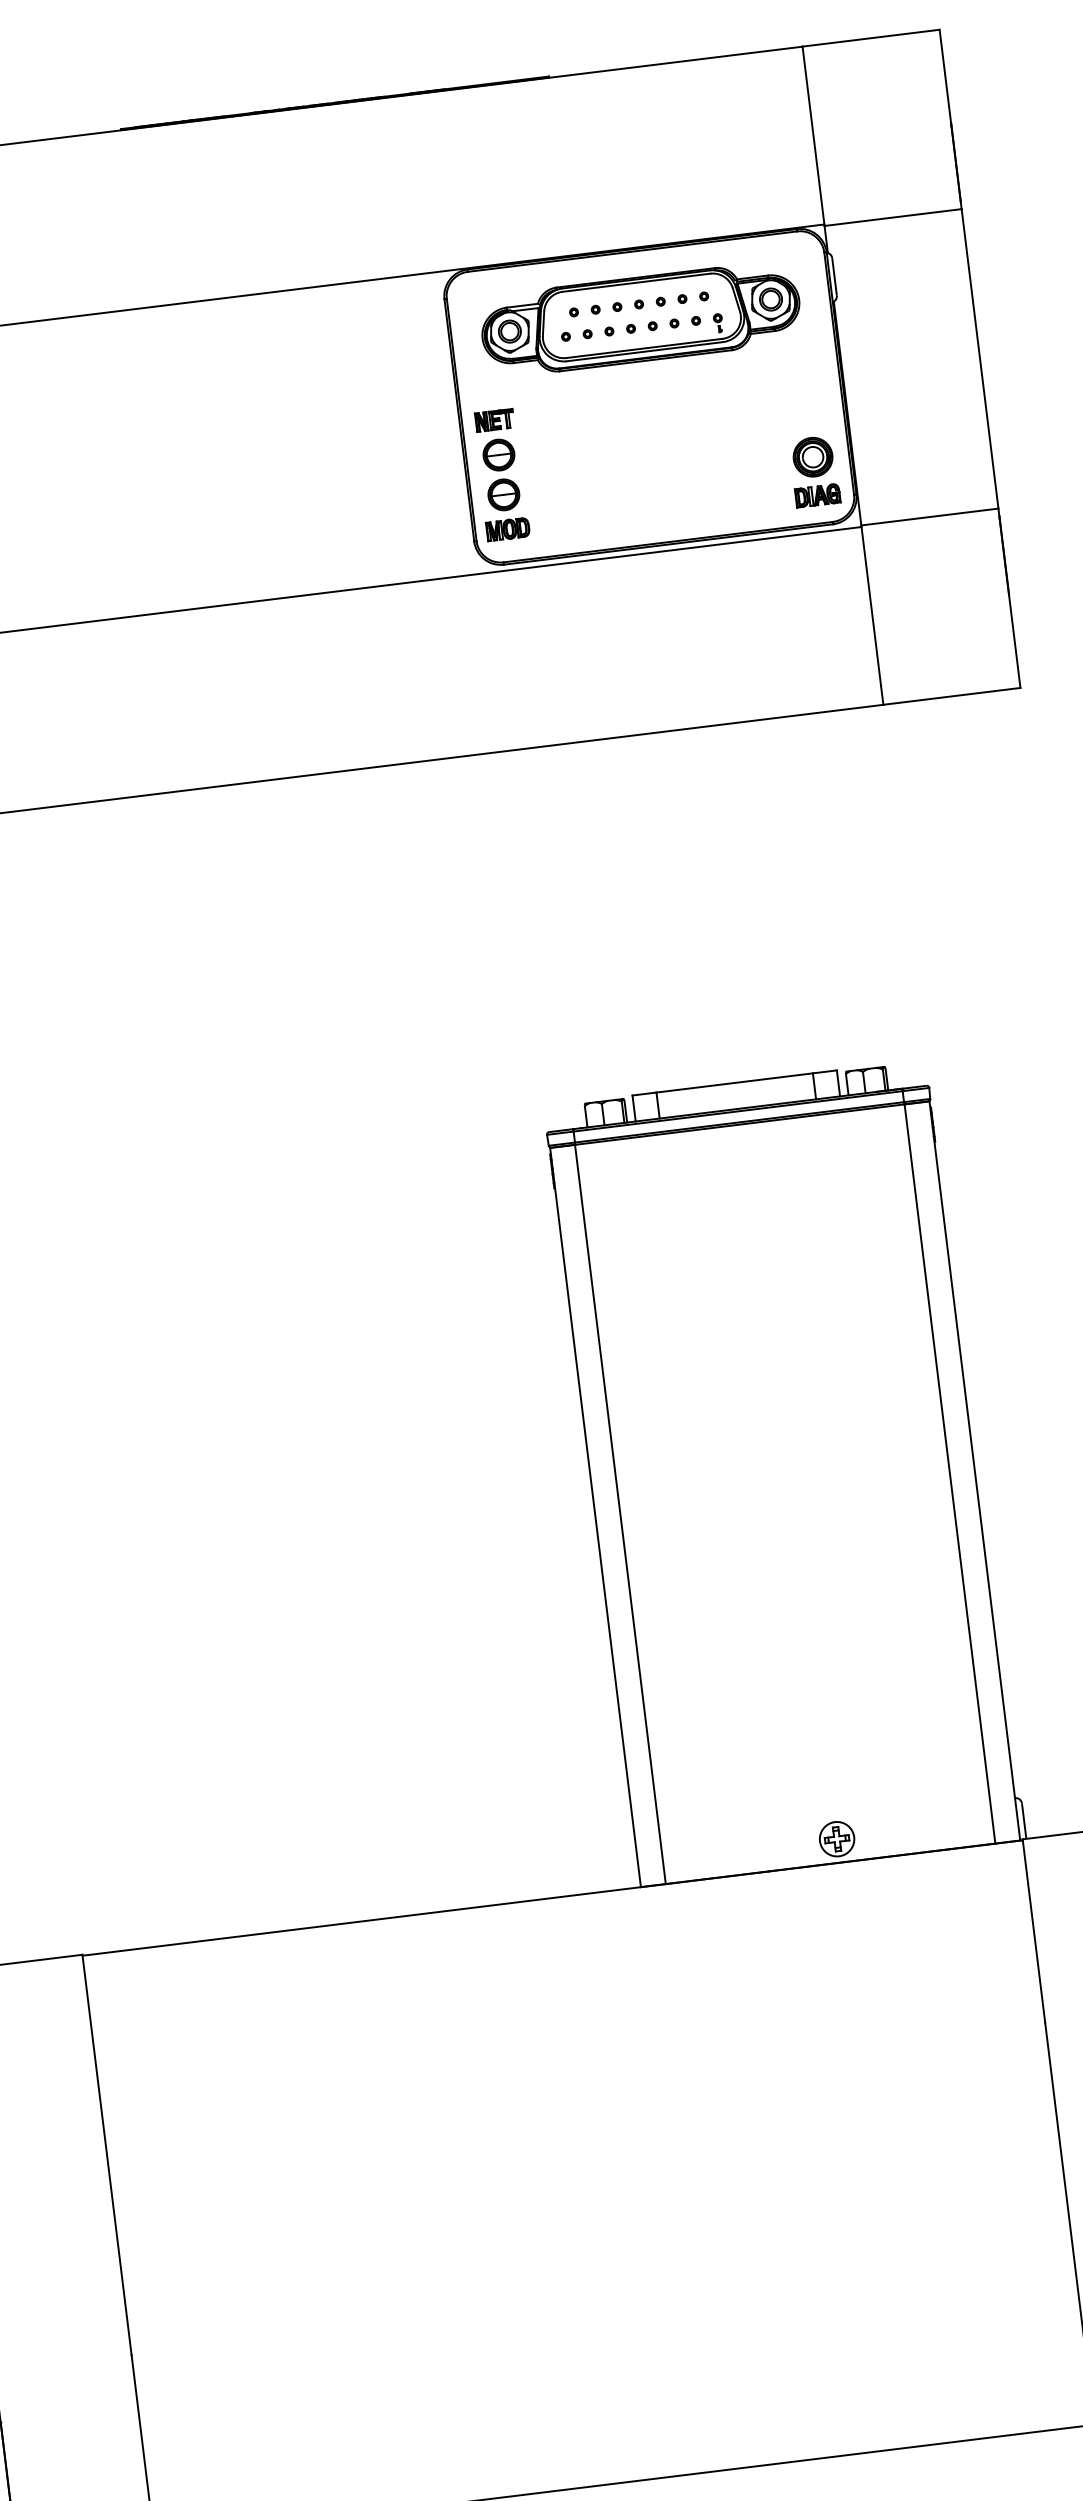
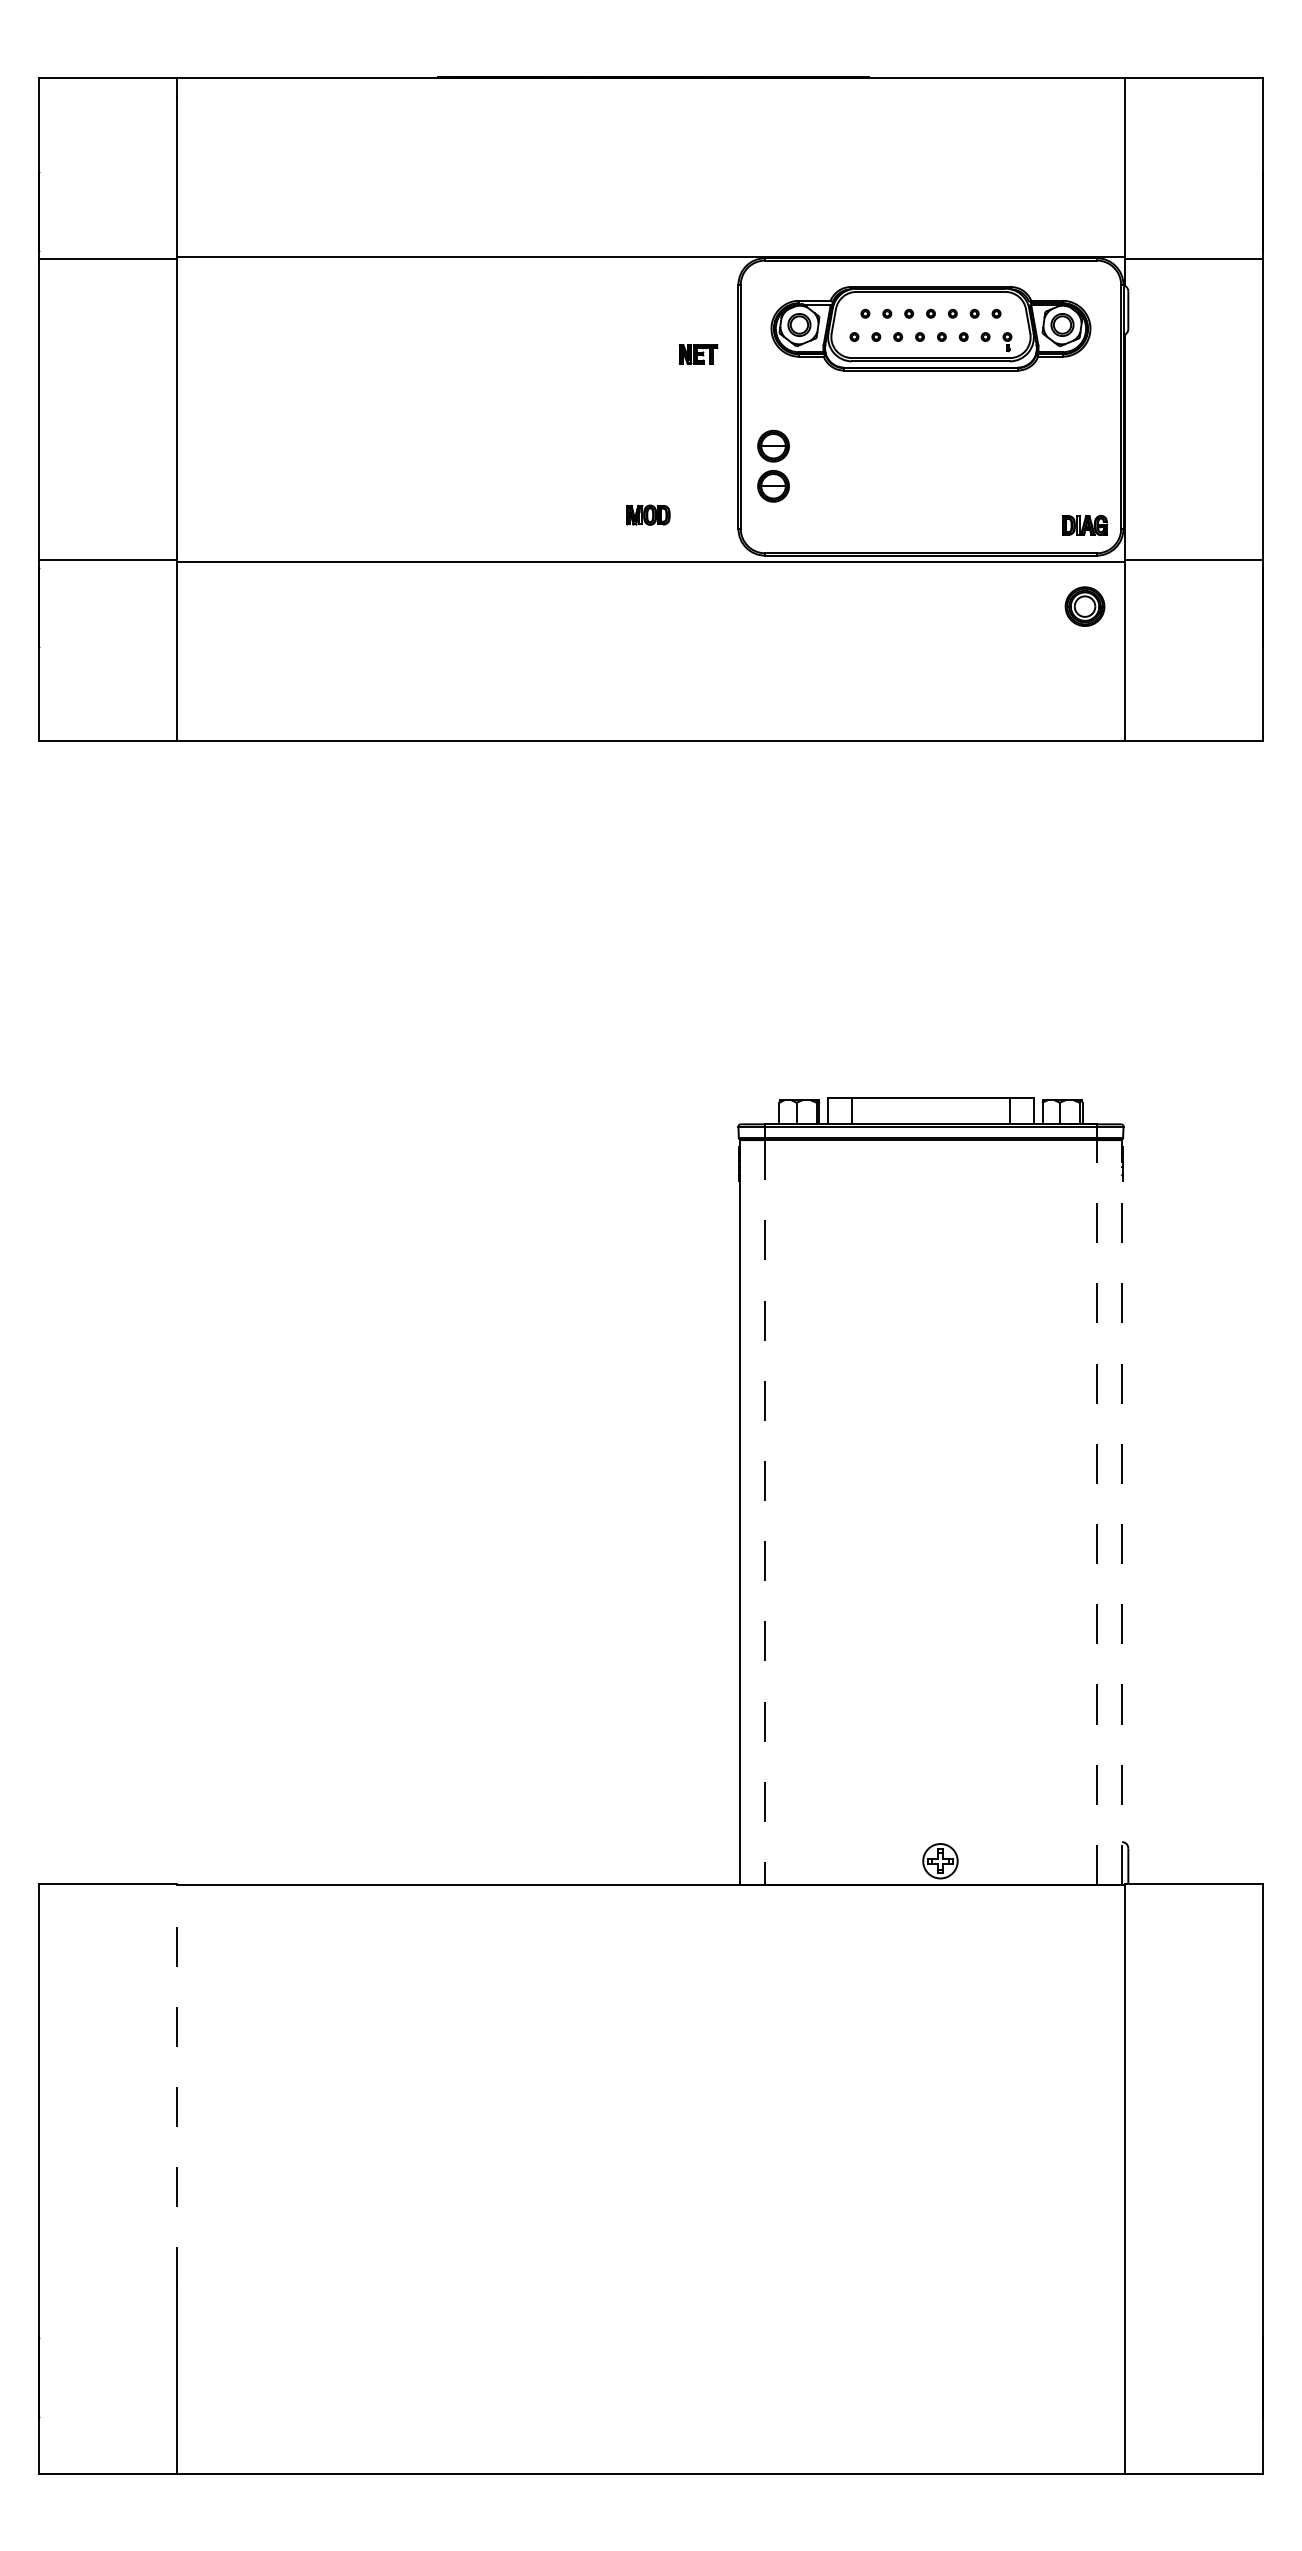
part: (494, 420) -> (698, 354), moved
part: (812, 457) -> (1084, 606), moved
part: (507, 528) -> (648, 514), moved
line: (975, 1470) -> (1122, 1512), solid -> dashed
line: (950, 1473) -> (1097, 1512), solid -> dashed
line: (620, 1515) -> (764, 1513), solid -> dashed
line: (107, 2154) -> (177, 2085), solid -> dashed

